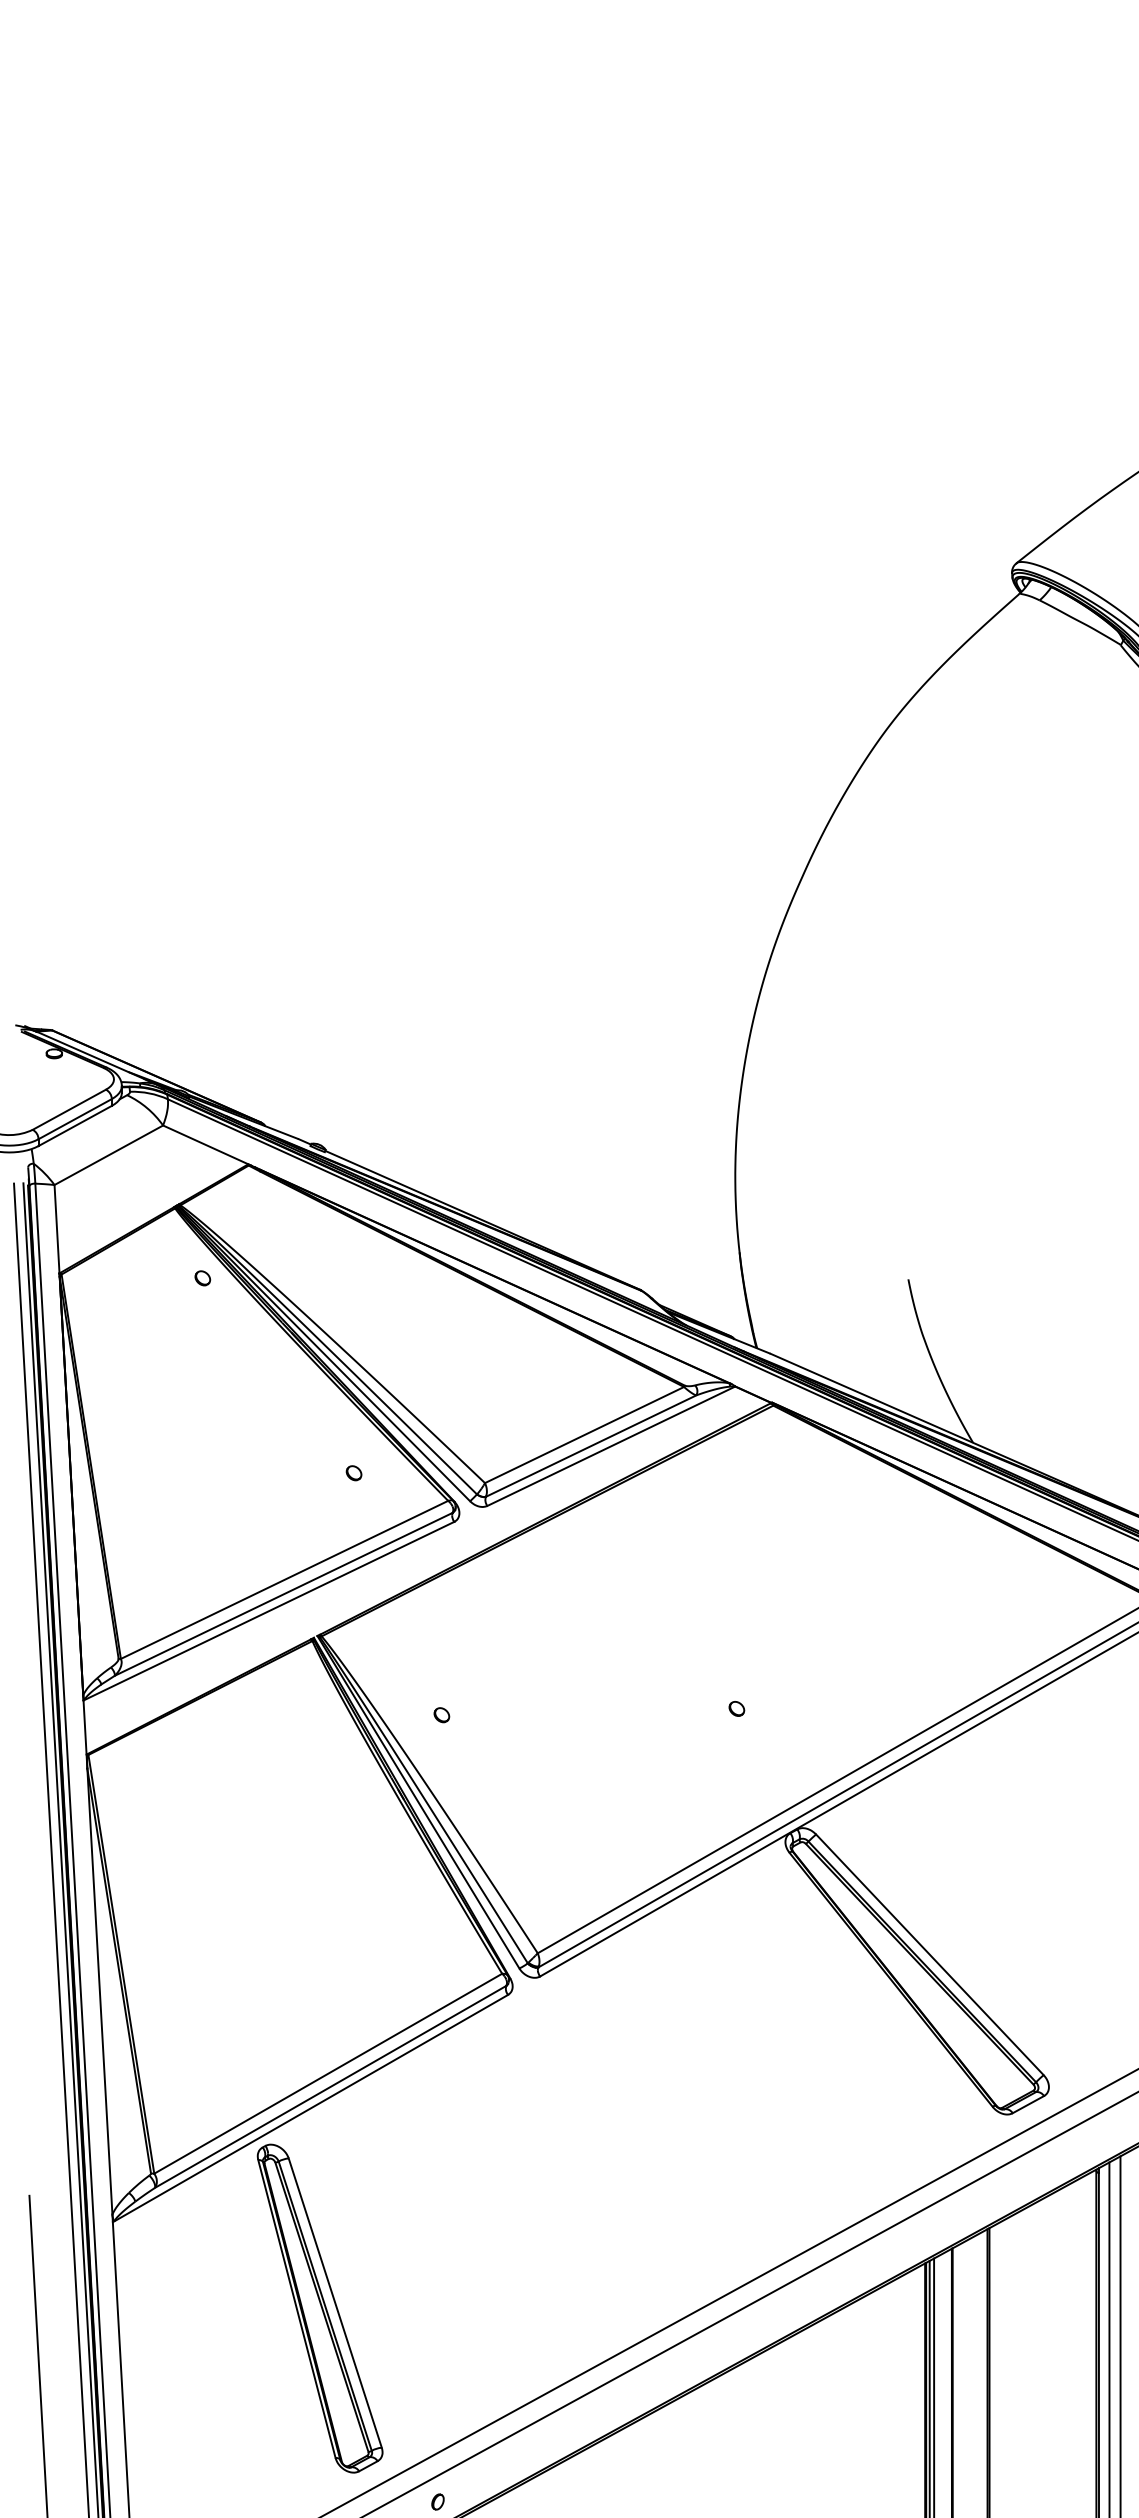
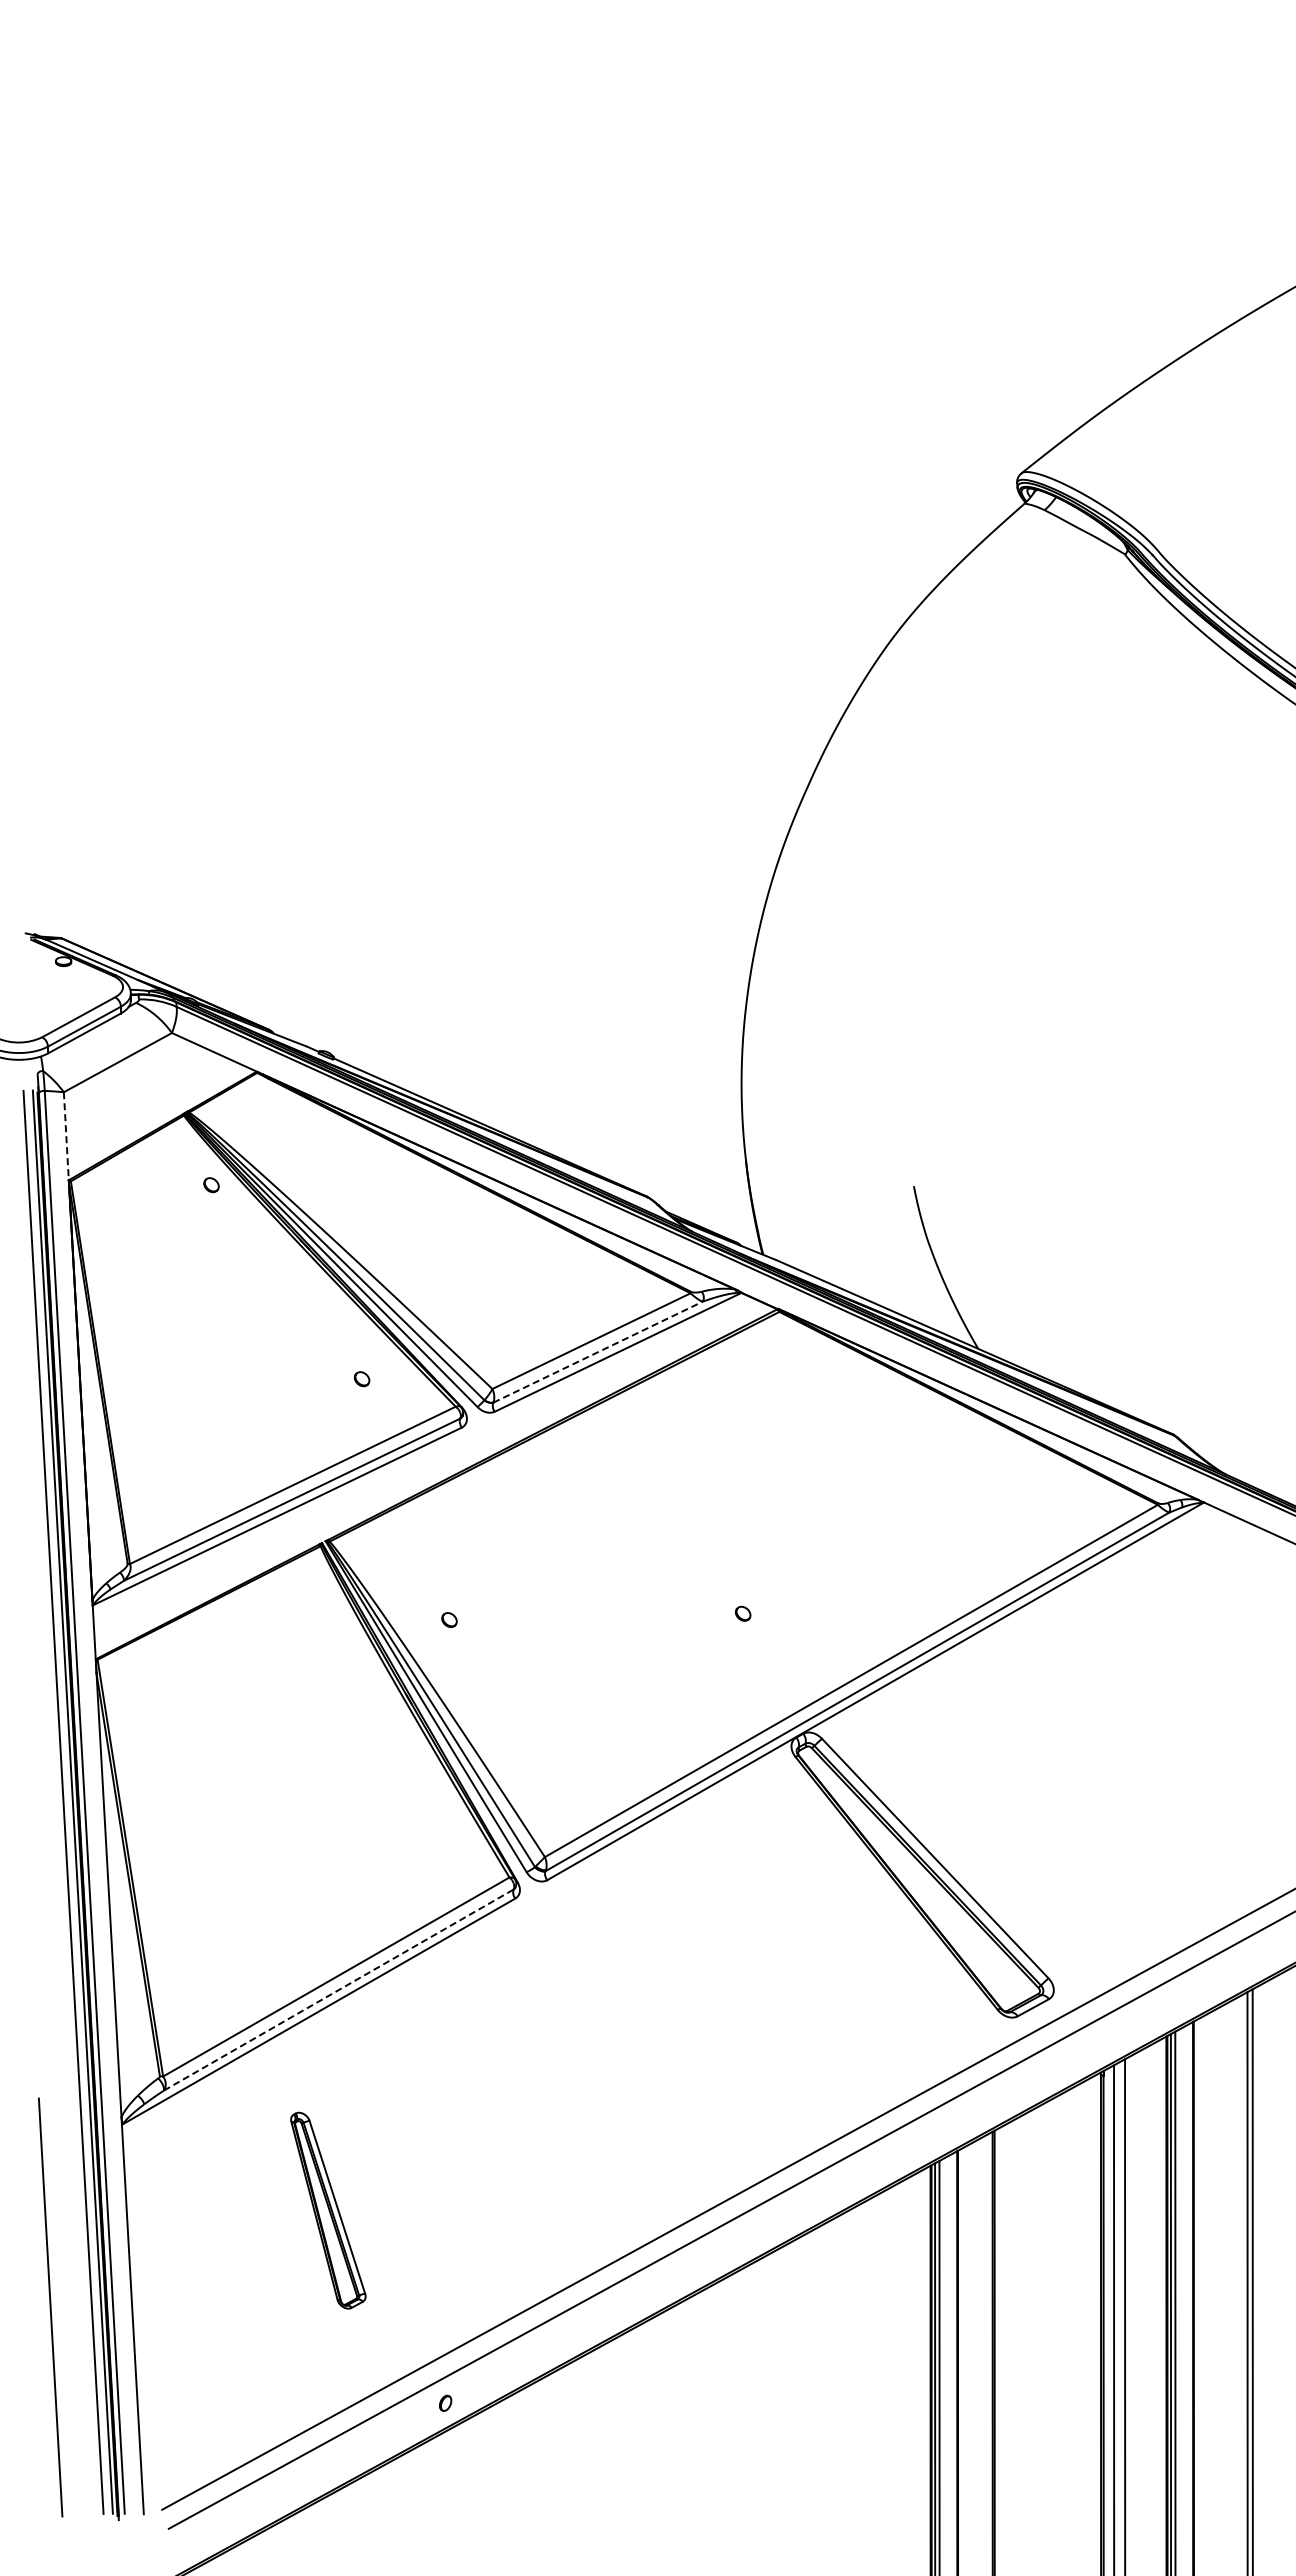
line: (57, 1229) -> (66, 1136), solid -> dashed
line: (591, 1446) -> (598, 1352), solid -> dashed
line: (330, 2087) -> (338, 1990), solid -> dashed
part: (320, 2308) -> (328, 2210), size x0.6

